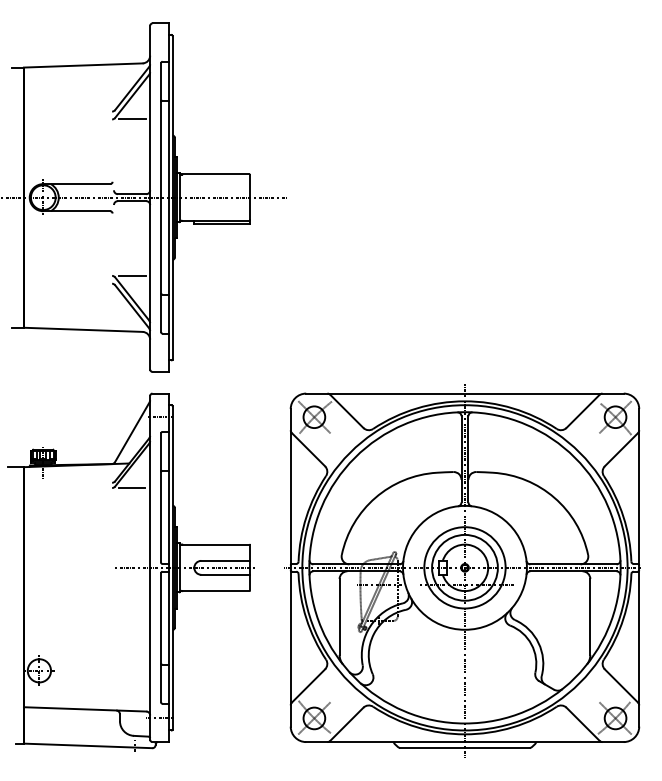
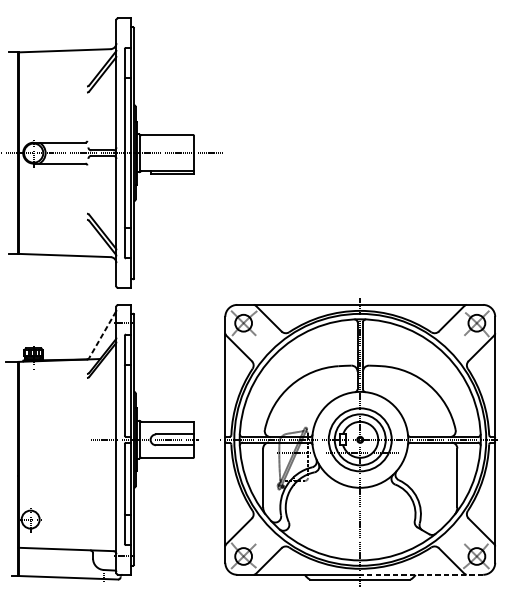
line: (132, 119) -> (102, 92), removed
line: (132, 275) -> (102, 213), removed
line: (132, 432) -> (102, 335), solid -> dashed
line: (131, 488) -> (101, 378), removed
line: (543, 742) -> (421, 575), solid -> dashed

